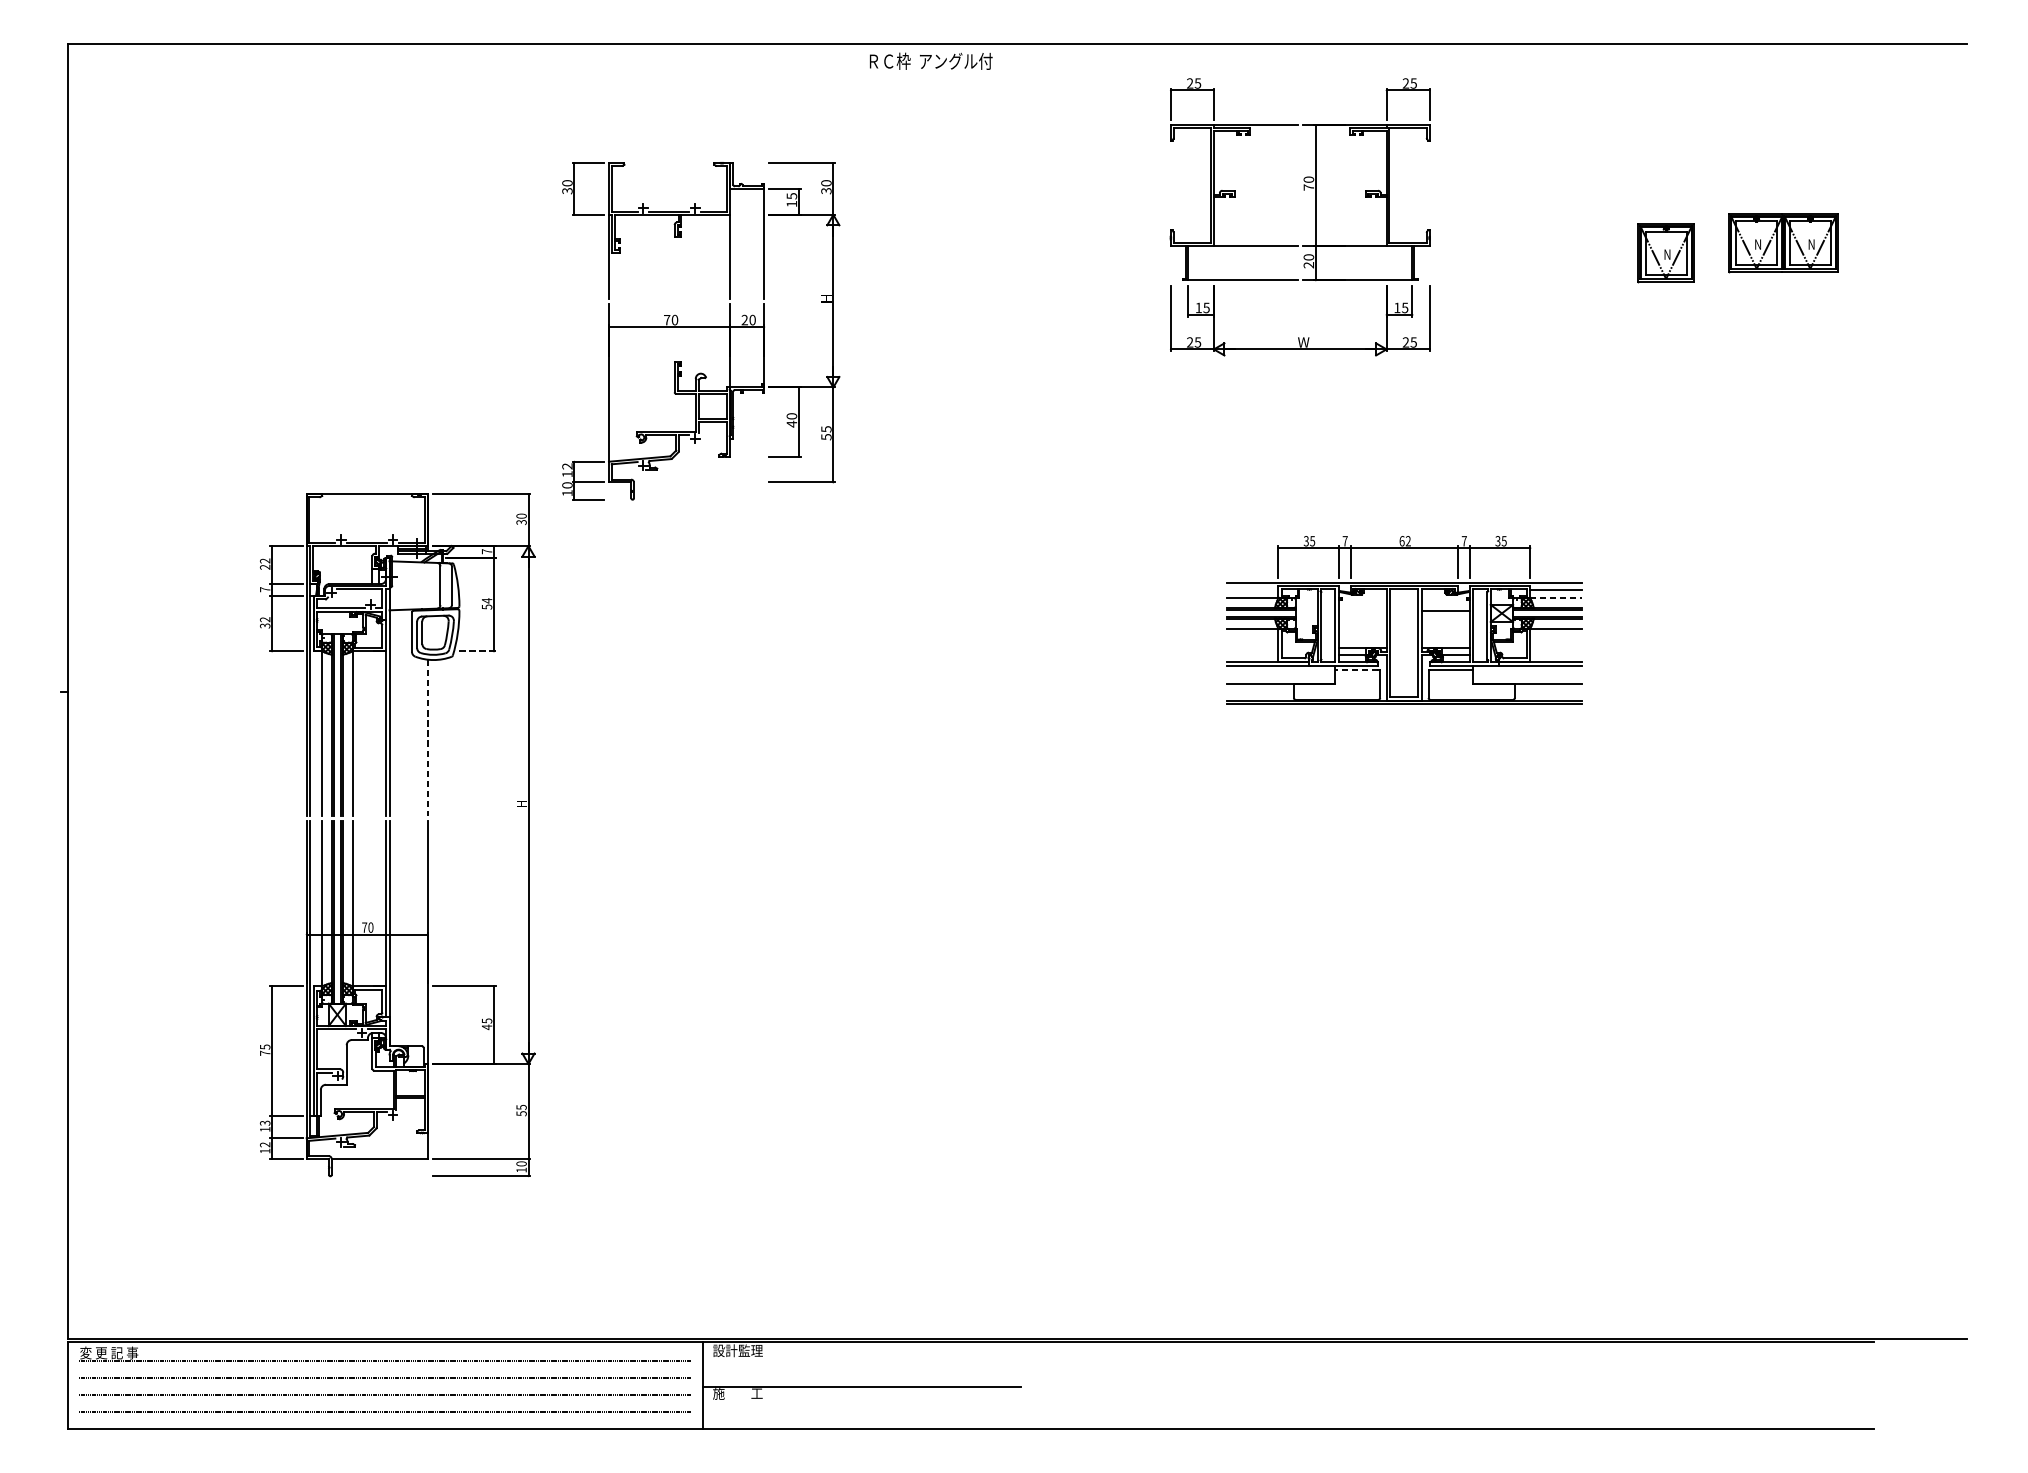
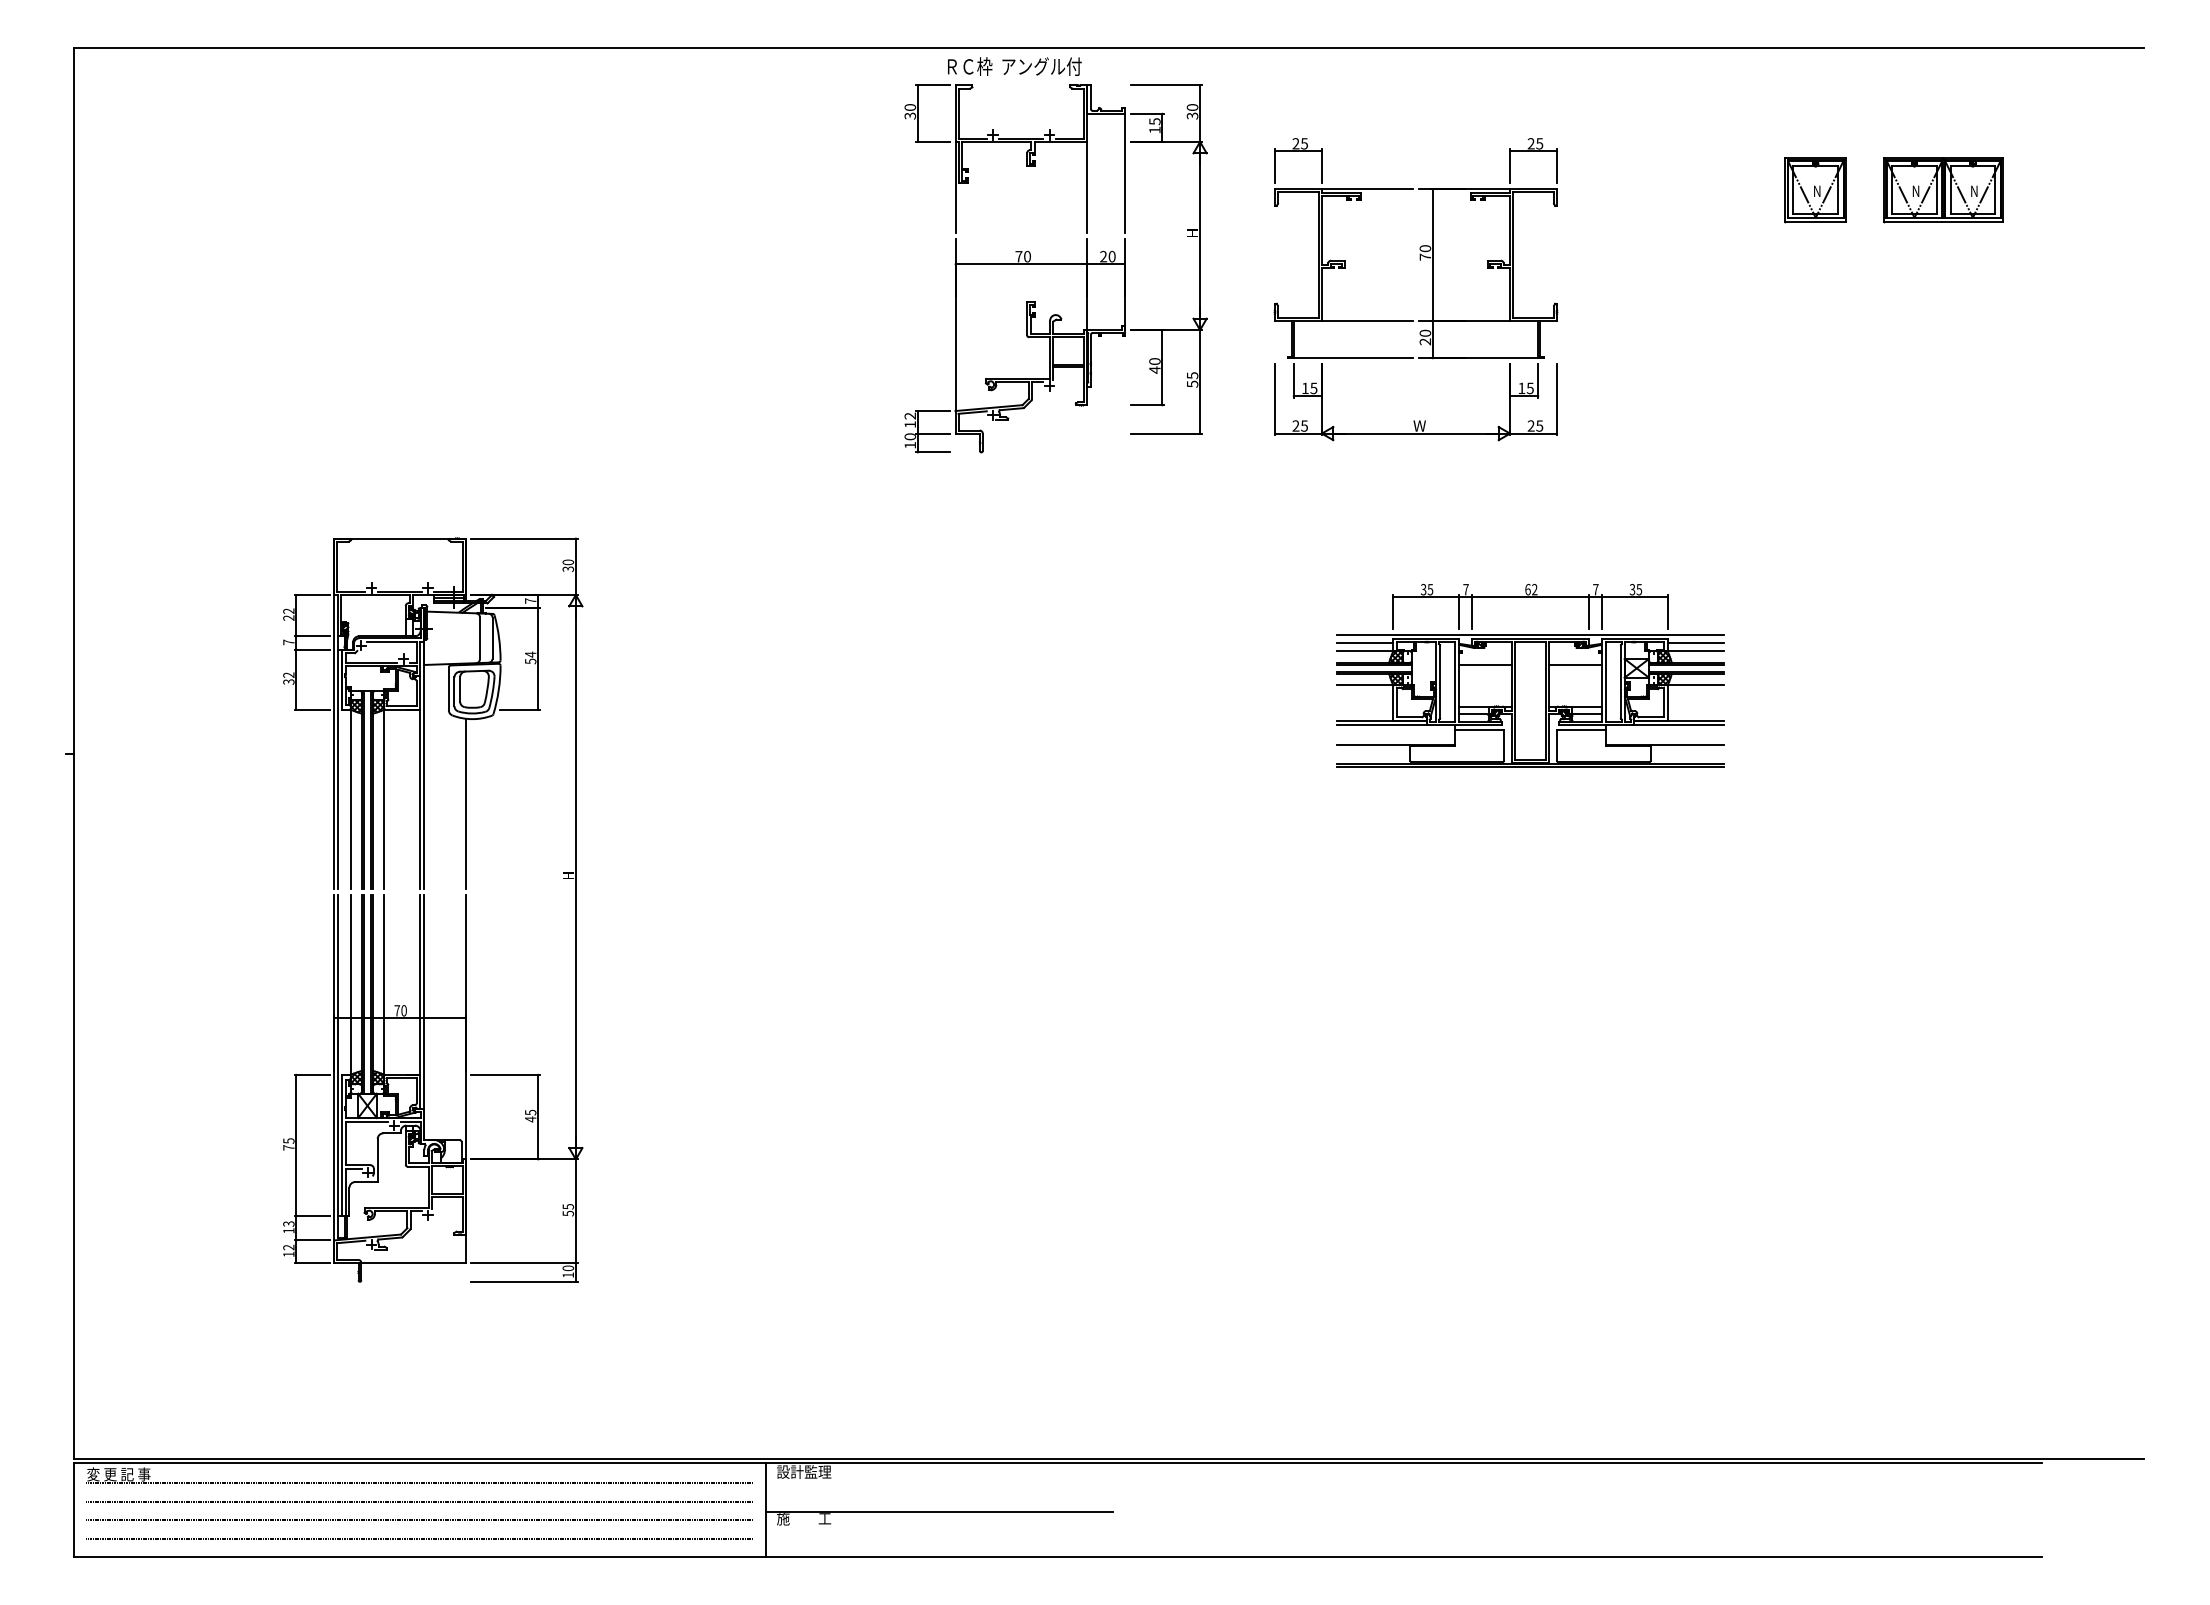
part: (1315, 217) -> (1432, 289), moved
part: (1783, 243) -> (1943, 190), moved
part: (1665, 253) -> (1815, 190), moved
part: (700, 330) -> (1055, 268), moved
line: (1252, 589) -> (1364, 642), added
line: (1555, 597) -> (1695, 651), dashed -> solid
line: (1362, 610) -> (1484, 665), added
line: (477, 651) -> (520, 709), dashed -> solid
line: (1356, 670) -> (1478, 730), dashed -> solid
line: (427, 738) -> (465, 804), dashed -> solid

